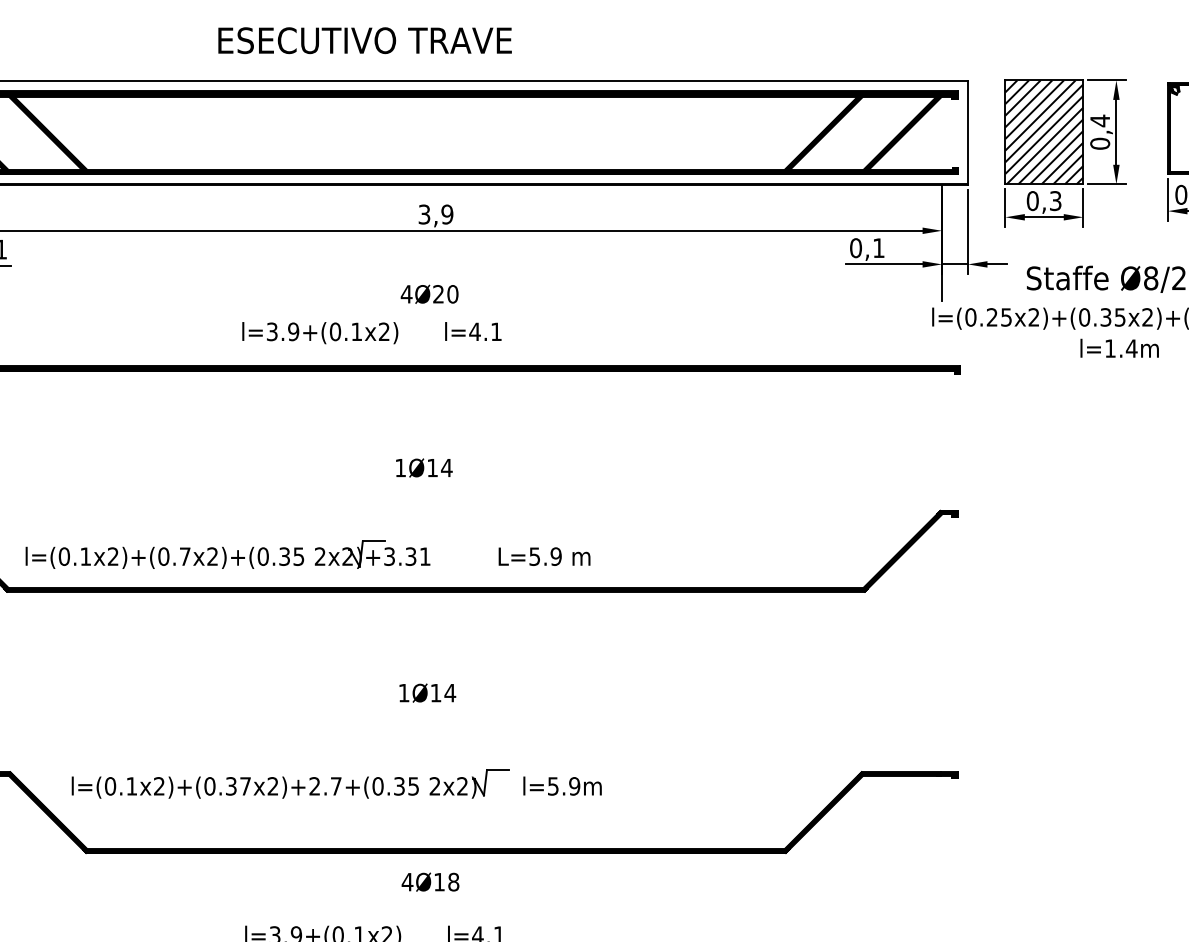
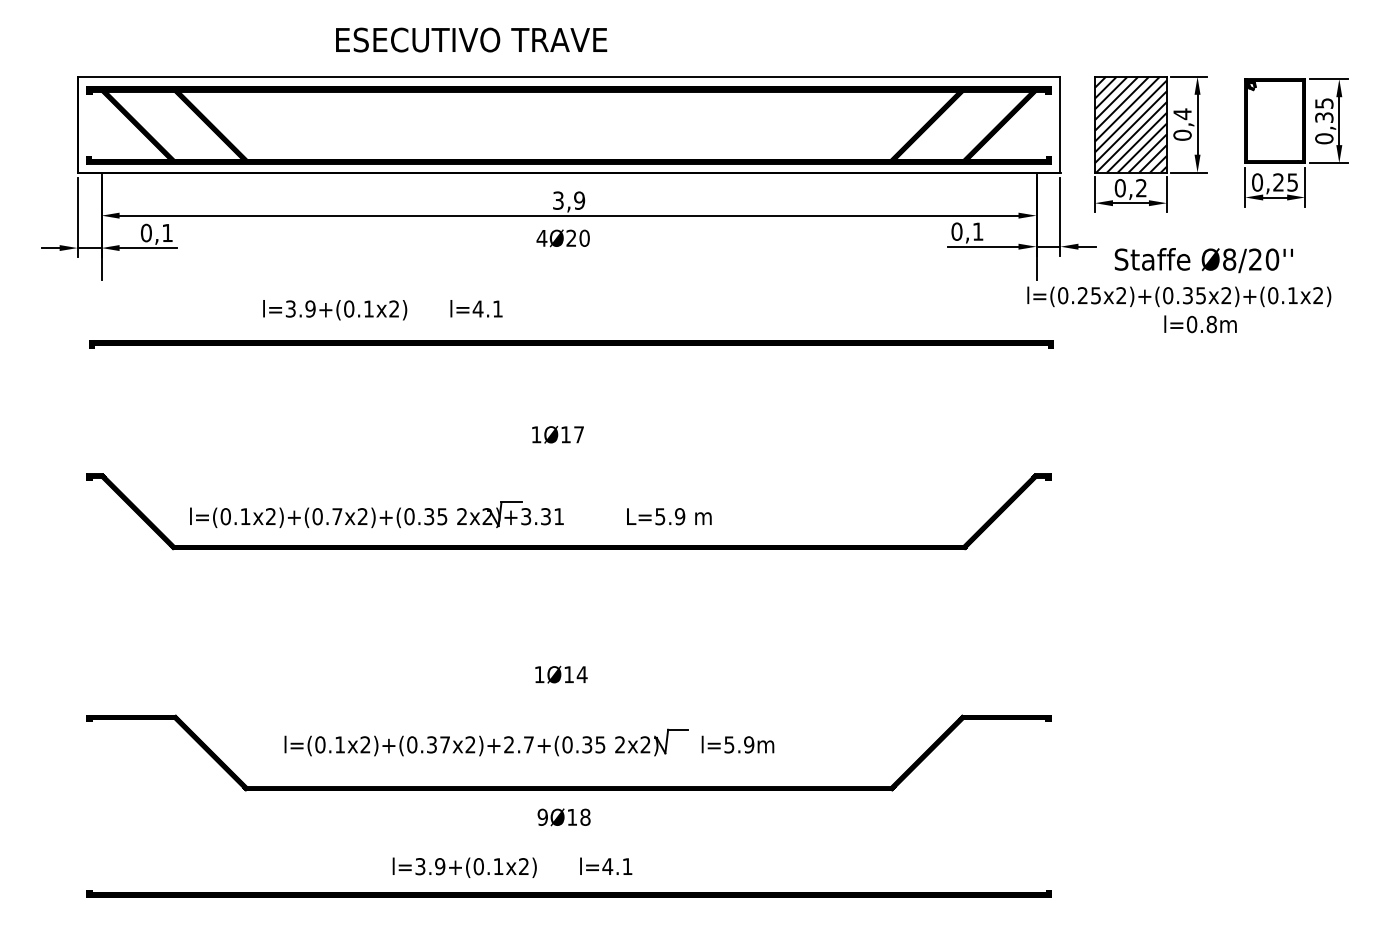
text: (365, 40) -> (471, 39), moved
text: (1055, 201) -> (1141, 188), 0,3 -> 0,2
text: (428, 294) -> (562, 238), moved
text: (371, 333) -> (382, 310), moved
text: (1121, 348) -> (1202, 324), l=1.4m -> l=0.8m
text: (446, 467) -> (578, 434), 1Ø14 -> 1Ø17
text: (427, 692) -> (561, 674), moved
part: (336, 783) -> (529, 742), moved
text: (407, 881) -> (542, 816), 4Ø18 -> 9Ø18

